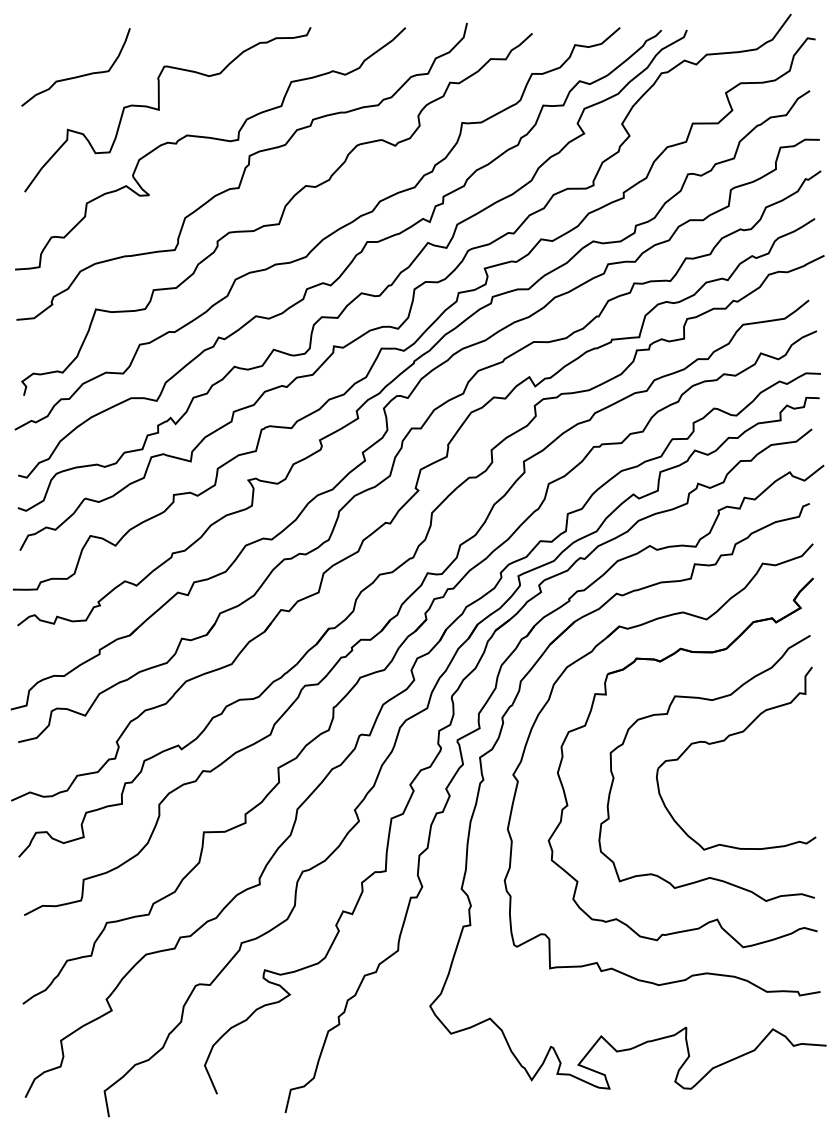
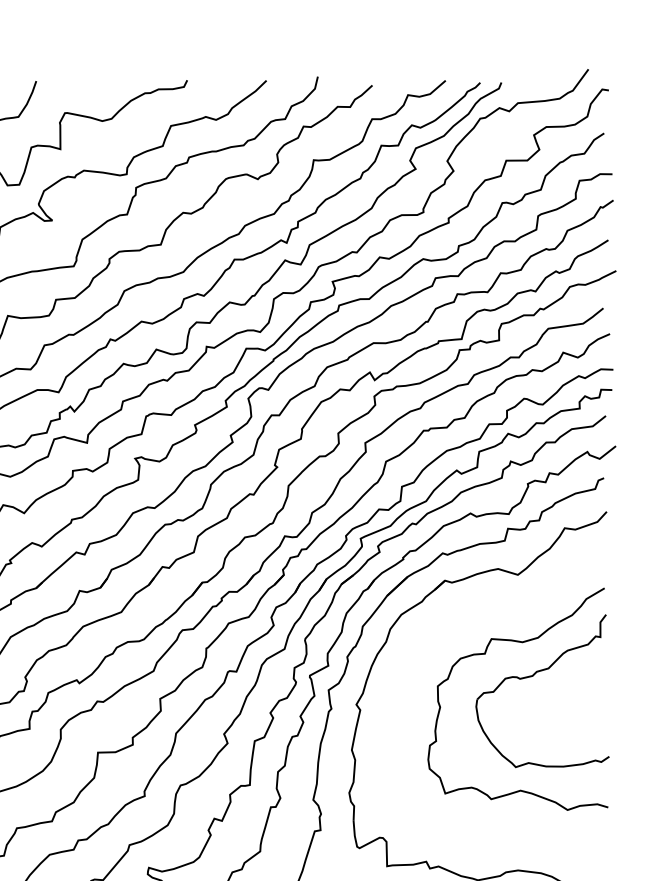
part: (606, 695) -> (434, 638), removed

